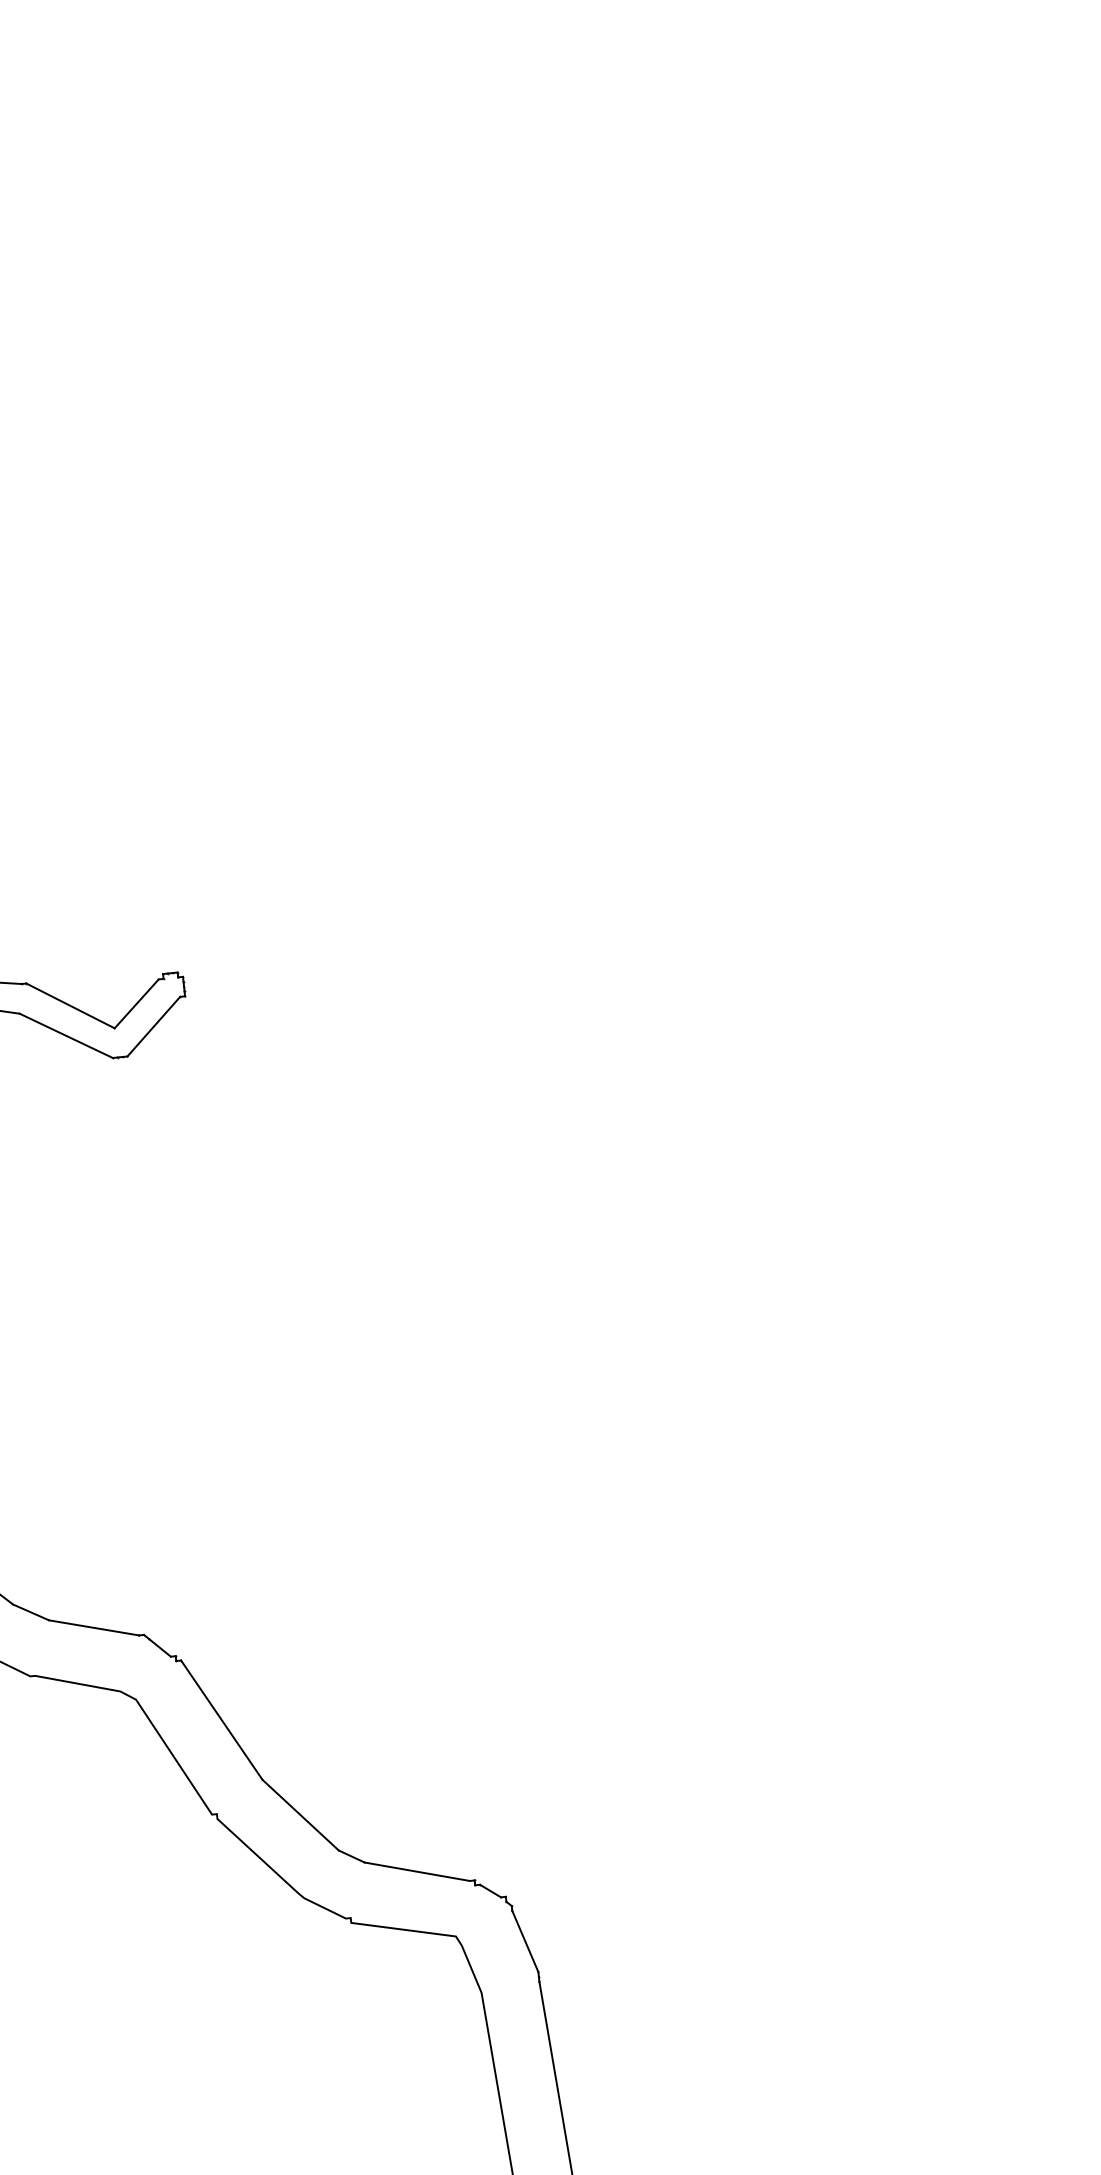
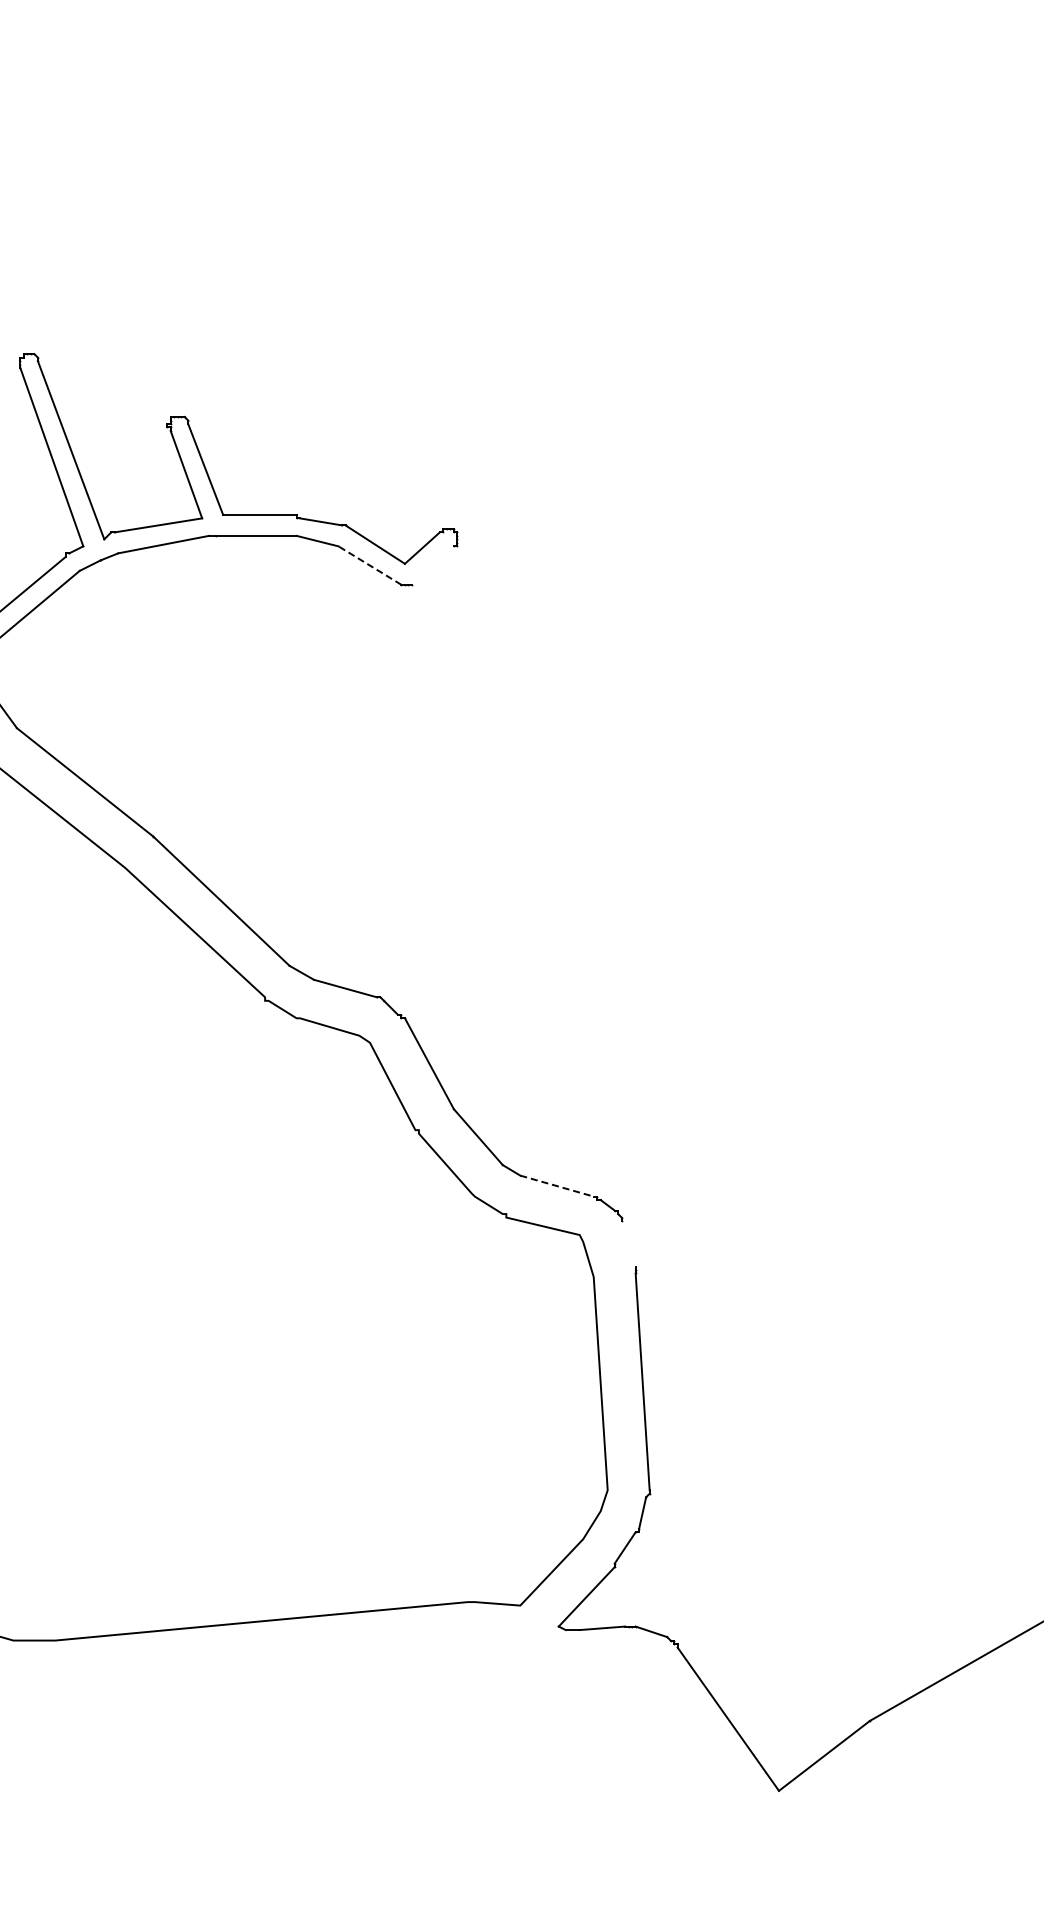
line: (153, 1026) -> (432, 565), removed
line: (65, 1035) -> (369, 565), solid -> dashed
line: (417, 1872) -> (557, 1186), solid -> dashed
line: (525, 1941) -> (628, 1243), removed

